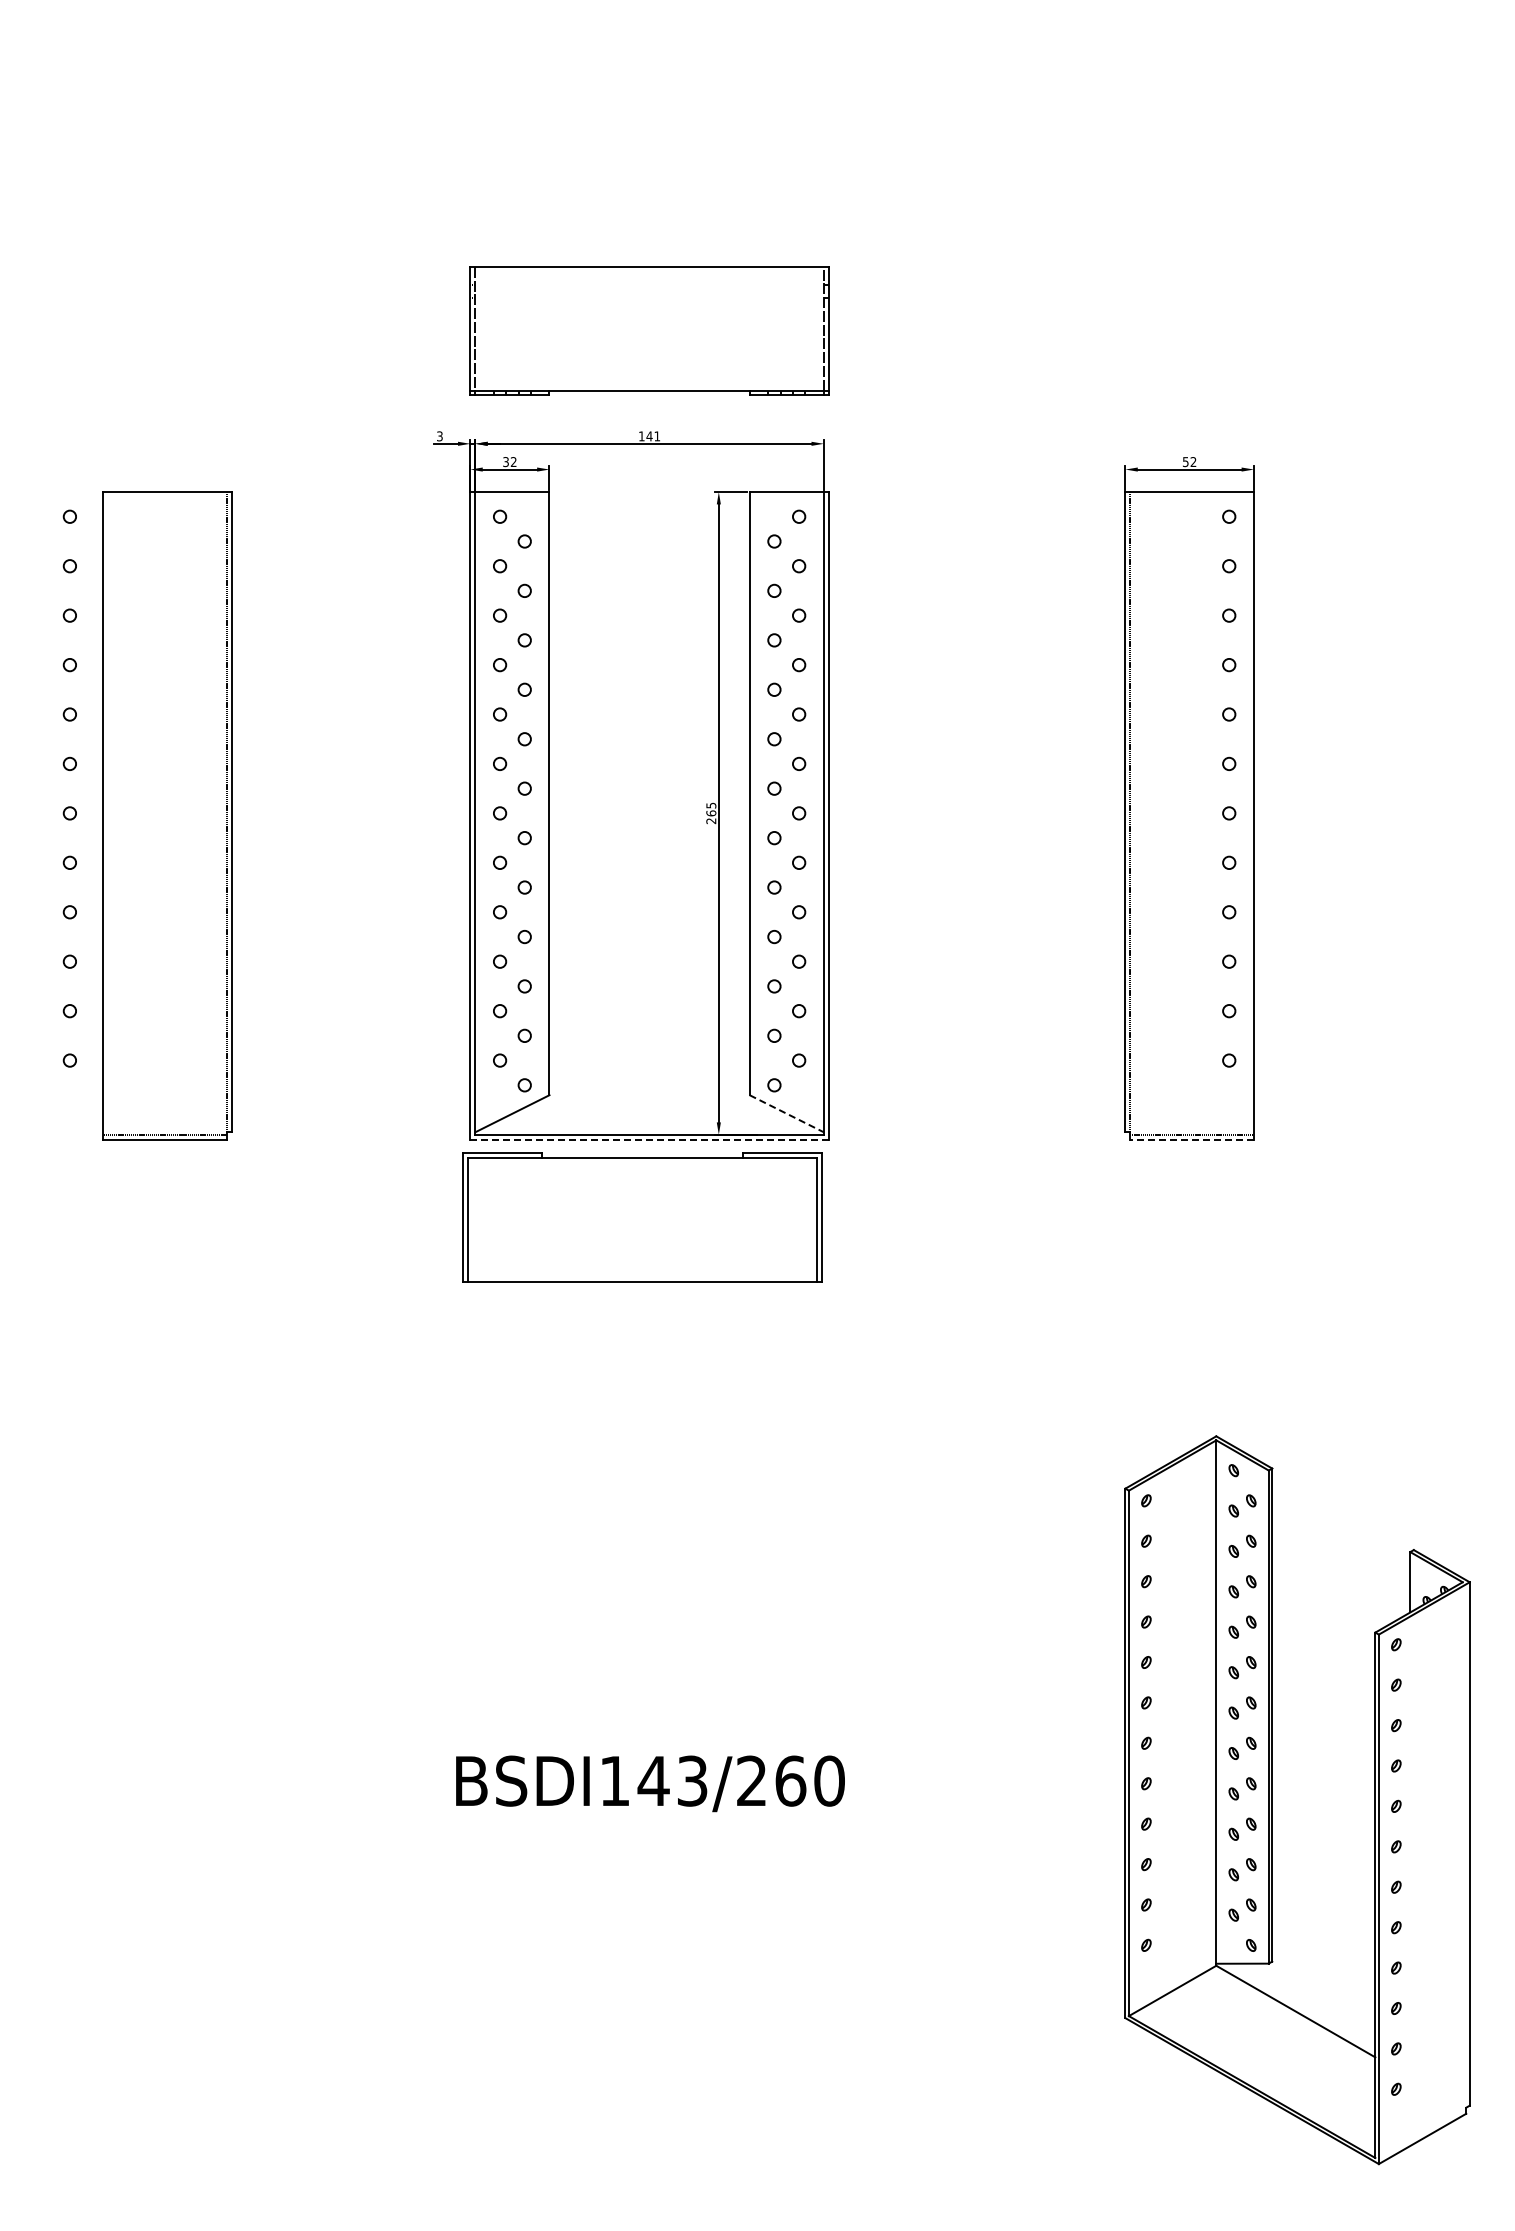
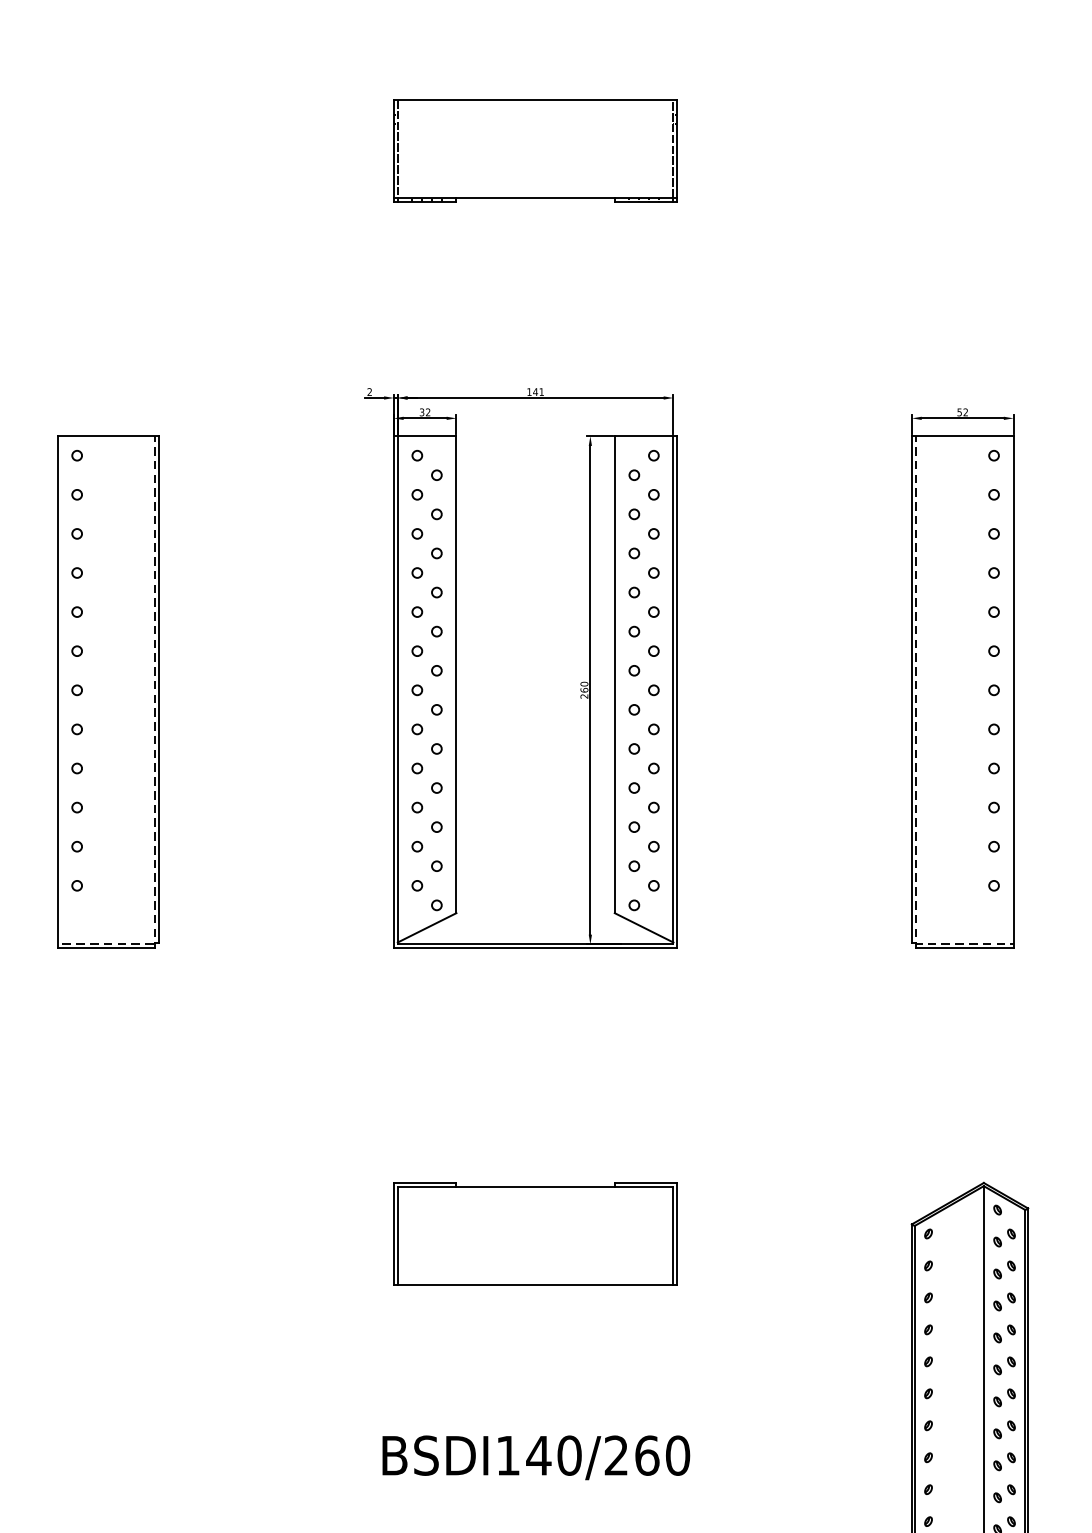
part: (649, 330) -> (535, 150), moved
text: (439, 436) -> (369, 392), 3 -> 2
text: (711, 805) -> (584, 684), 265 -> 260
part: (167, 815) -> (108, 691), moved
line: (787, 1113) -> (644, 927), dashed -> solid
line: (650, 1139) -> (536, 948), dashed -> solid
line: (1192, 1139) -> (964, 948), dashed -> solid
part: (642, 1217) -> (535, 1233), moved
text: (692, 1780) -> (569, 1455), BSDI143/260 -> BSDI140/260

